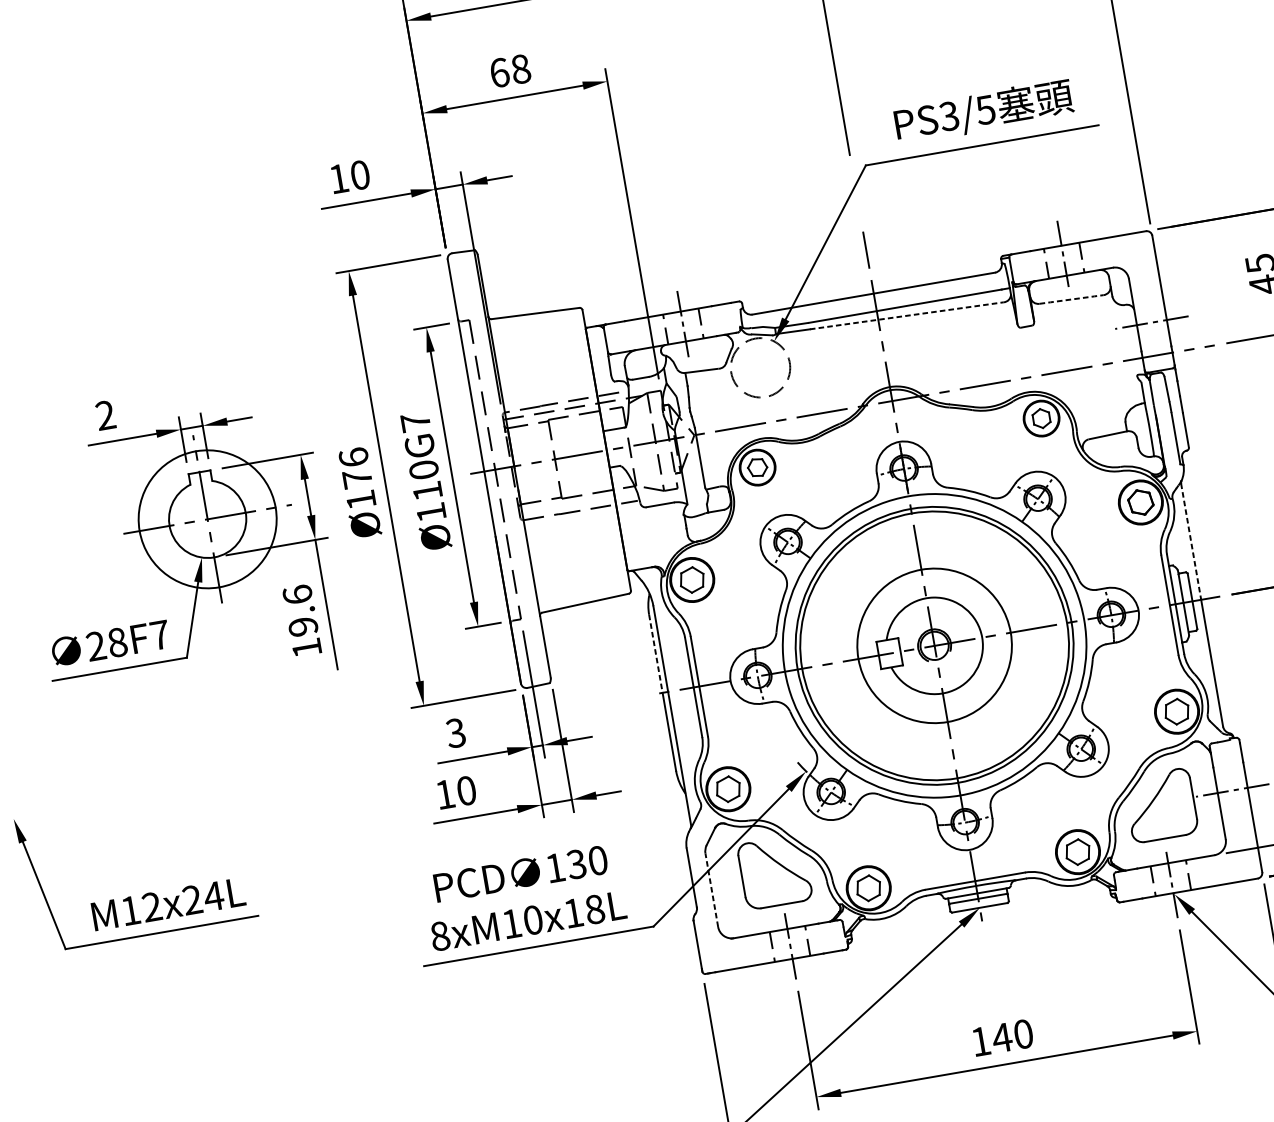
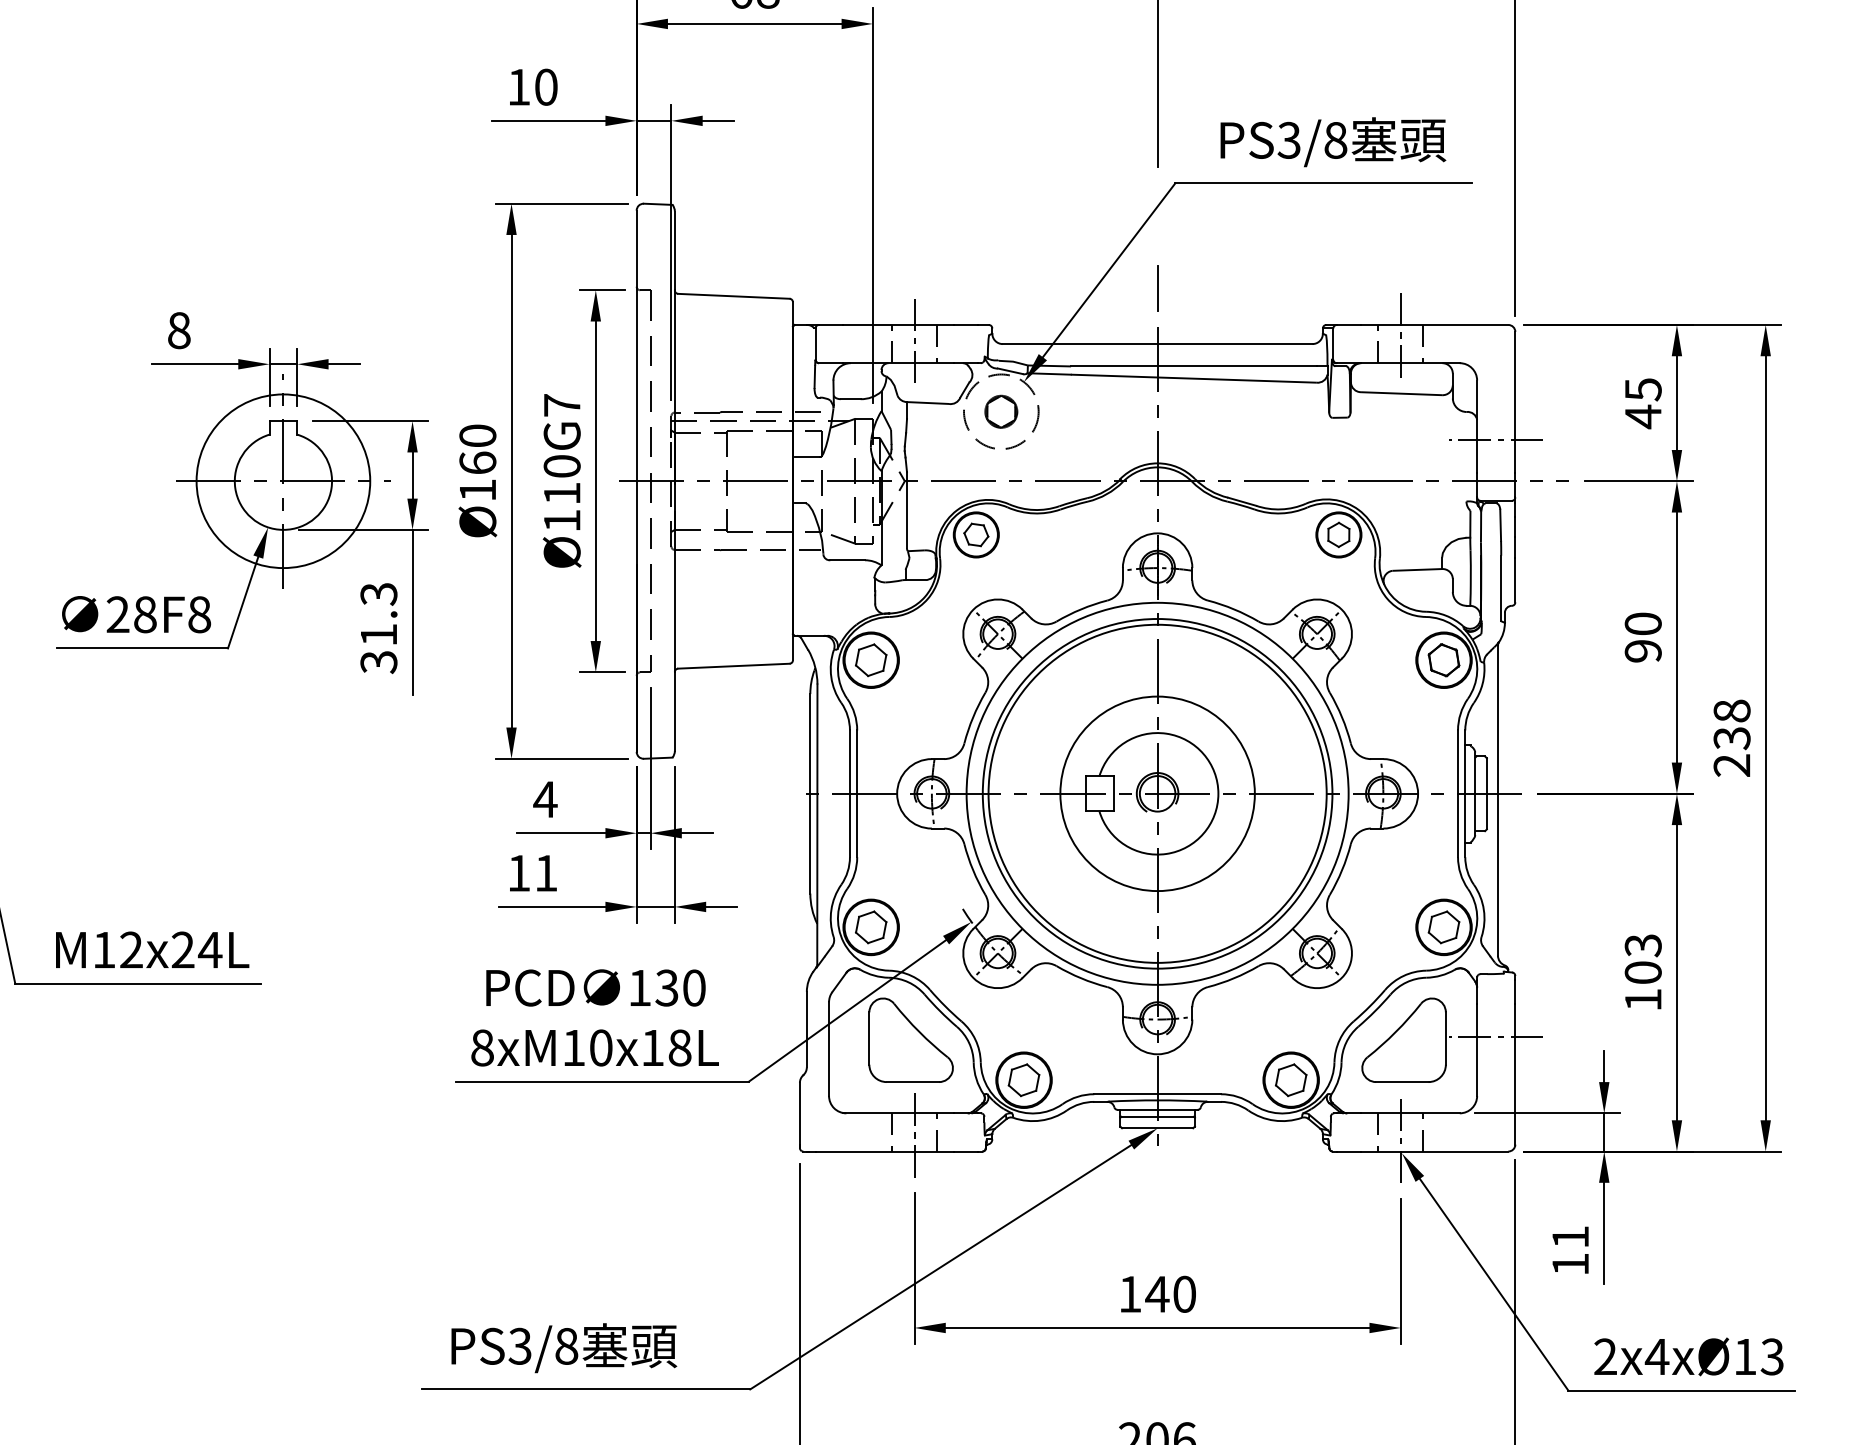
text: (985, 110) -> (1335, 140), PS3/5 -> PS3/8
line: (1071, 299) -> (1401, 393), dashed -> solid
line: (906, 315) -> (1193, 378), dashed -> solid
part: (760, 367) -> (1001, 411), added
text: (105, 415) -> (179, 330), 2 -> 8
text: (355, 468) -> (477, 449), Ø176 -> Ø160
line: (1190, 542) -> (1497, 720), dashed -> solid
text: (302, 621) -> (378, 628), 19.6 -> 31.3
text: (159, 635) -> (199, 614), 28F7 -> 28F8
line: (655, 653) -> (810, 743), dashed -> solid
text: (455, 733) -> (545, 799), 3 -> 4
text: (466, 790) -> (546, 872), 10 -> 11
line: (712, 890) -> (829, 1049), dashed -> solid

